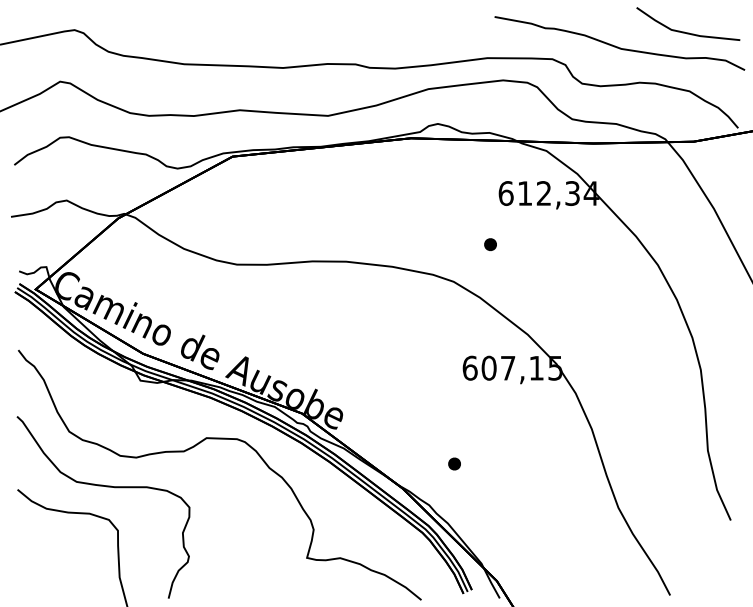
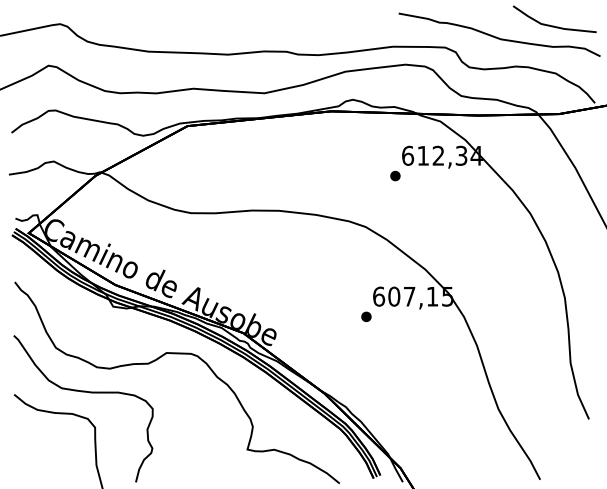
part: (490, 243) -> (395, 175), moved
part: (454, 463) -> (366, 316), moved

